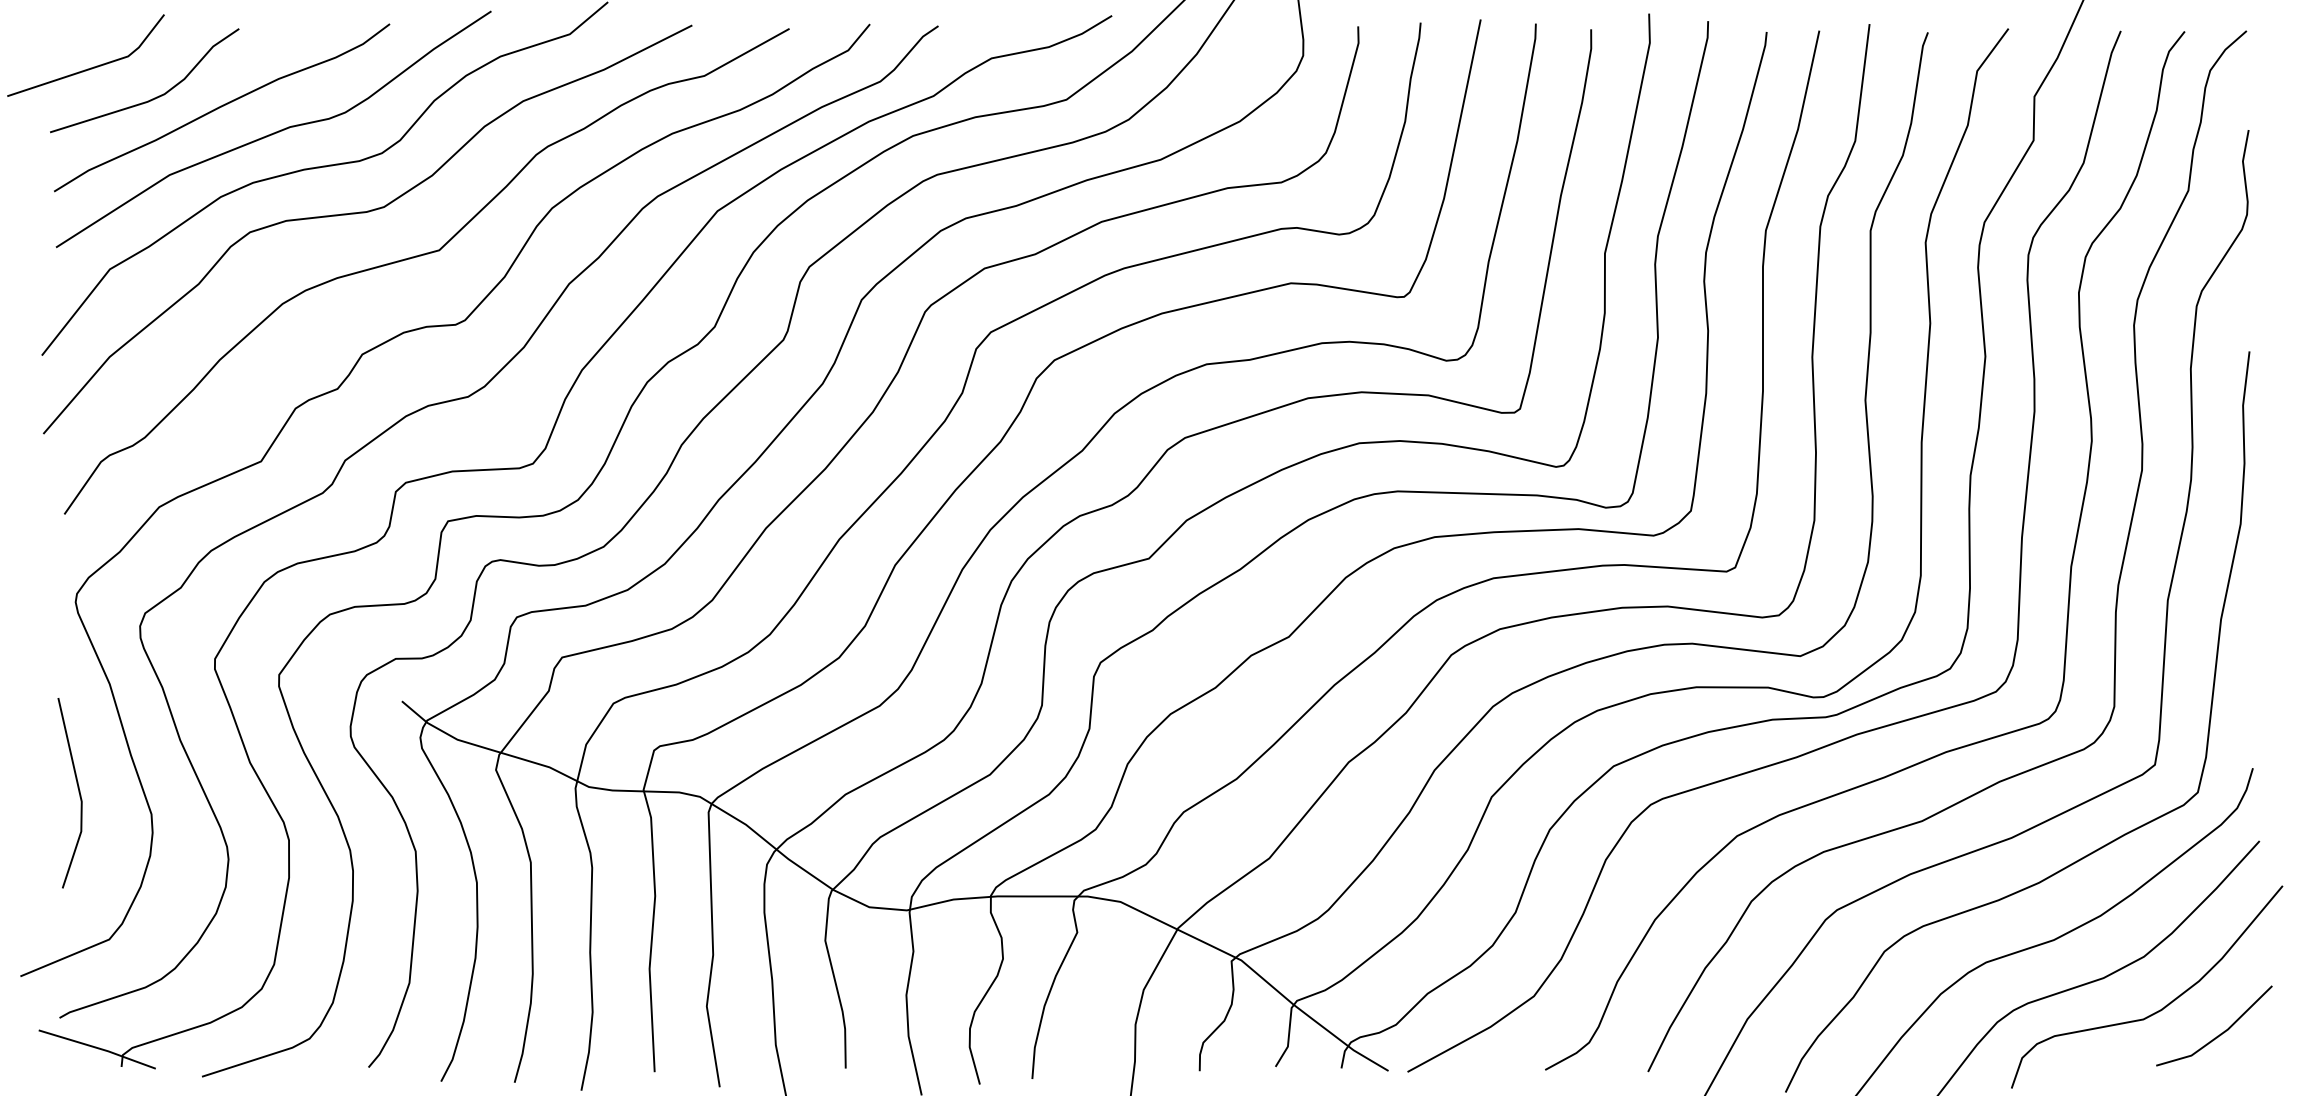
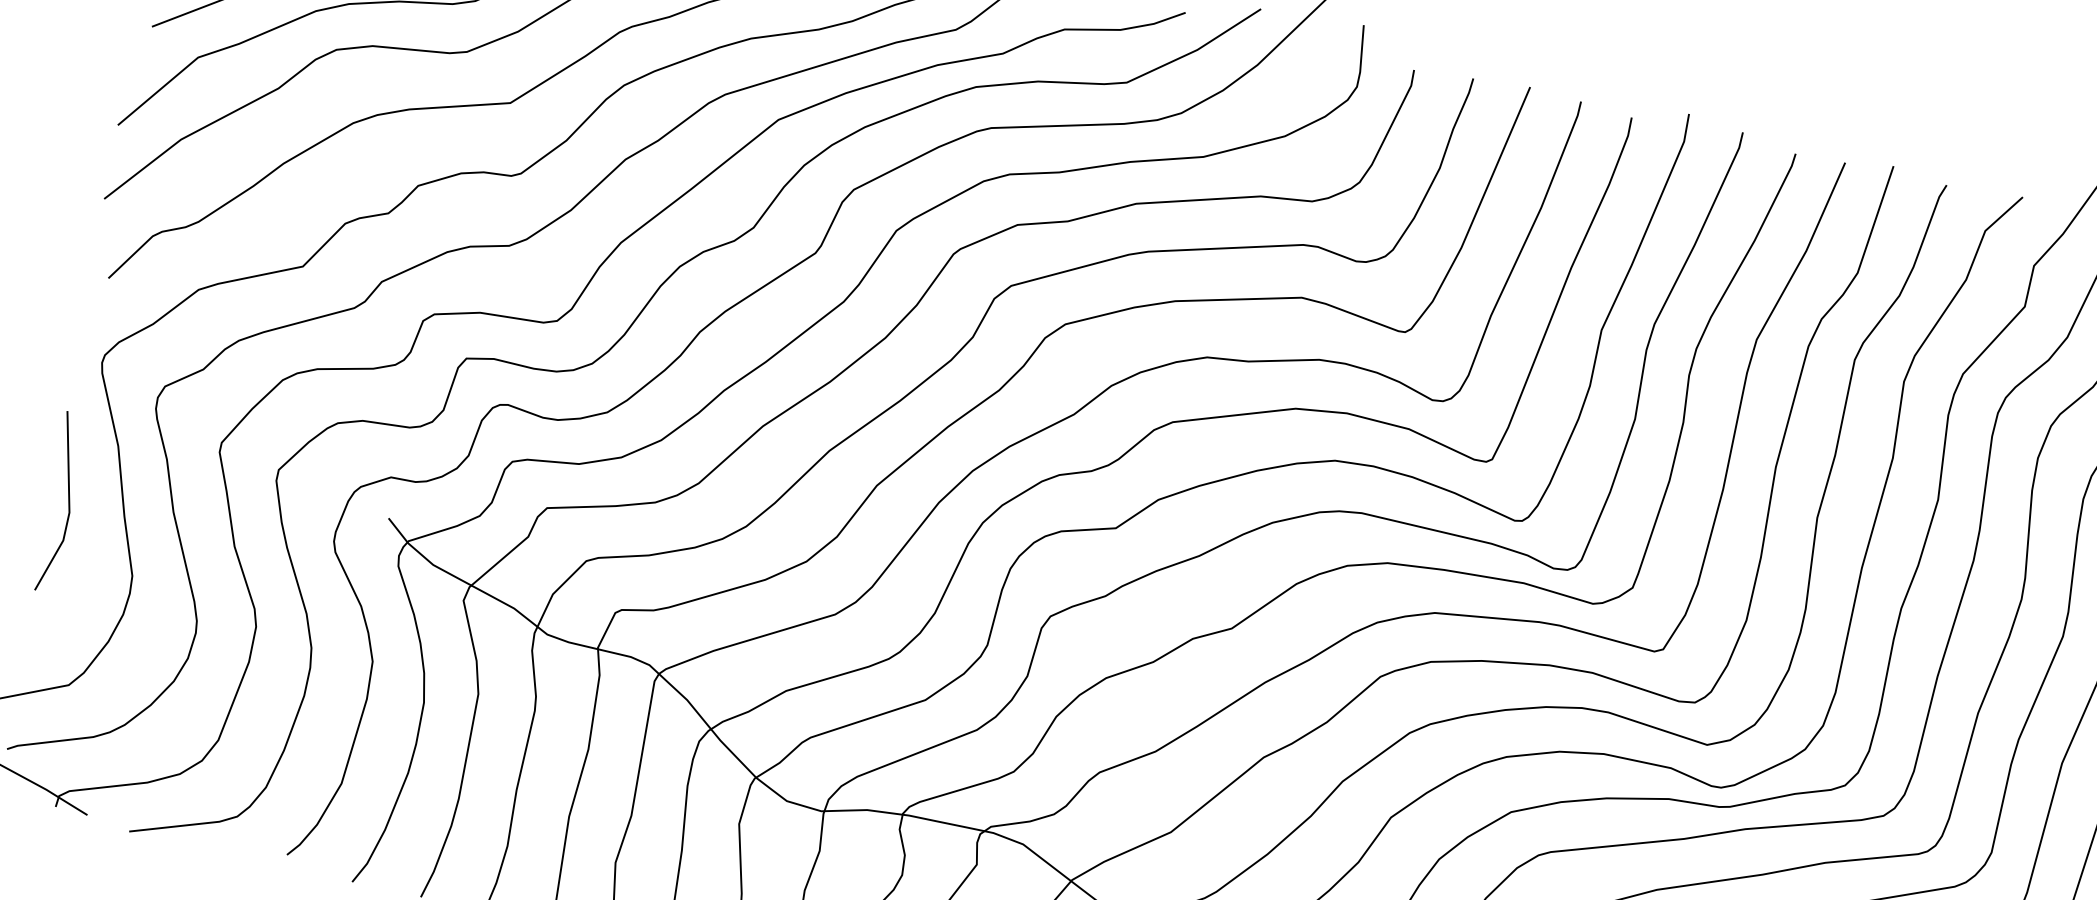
line: (78, 792) -> (68, 503), moved

